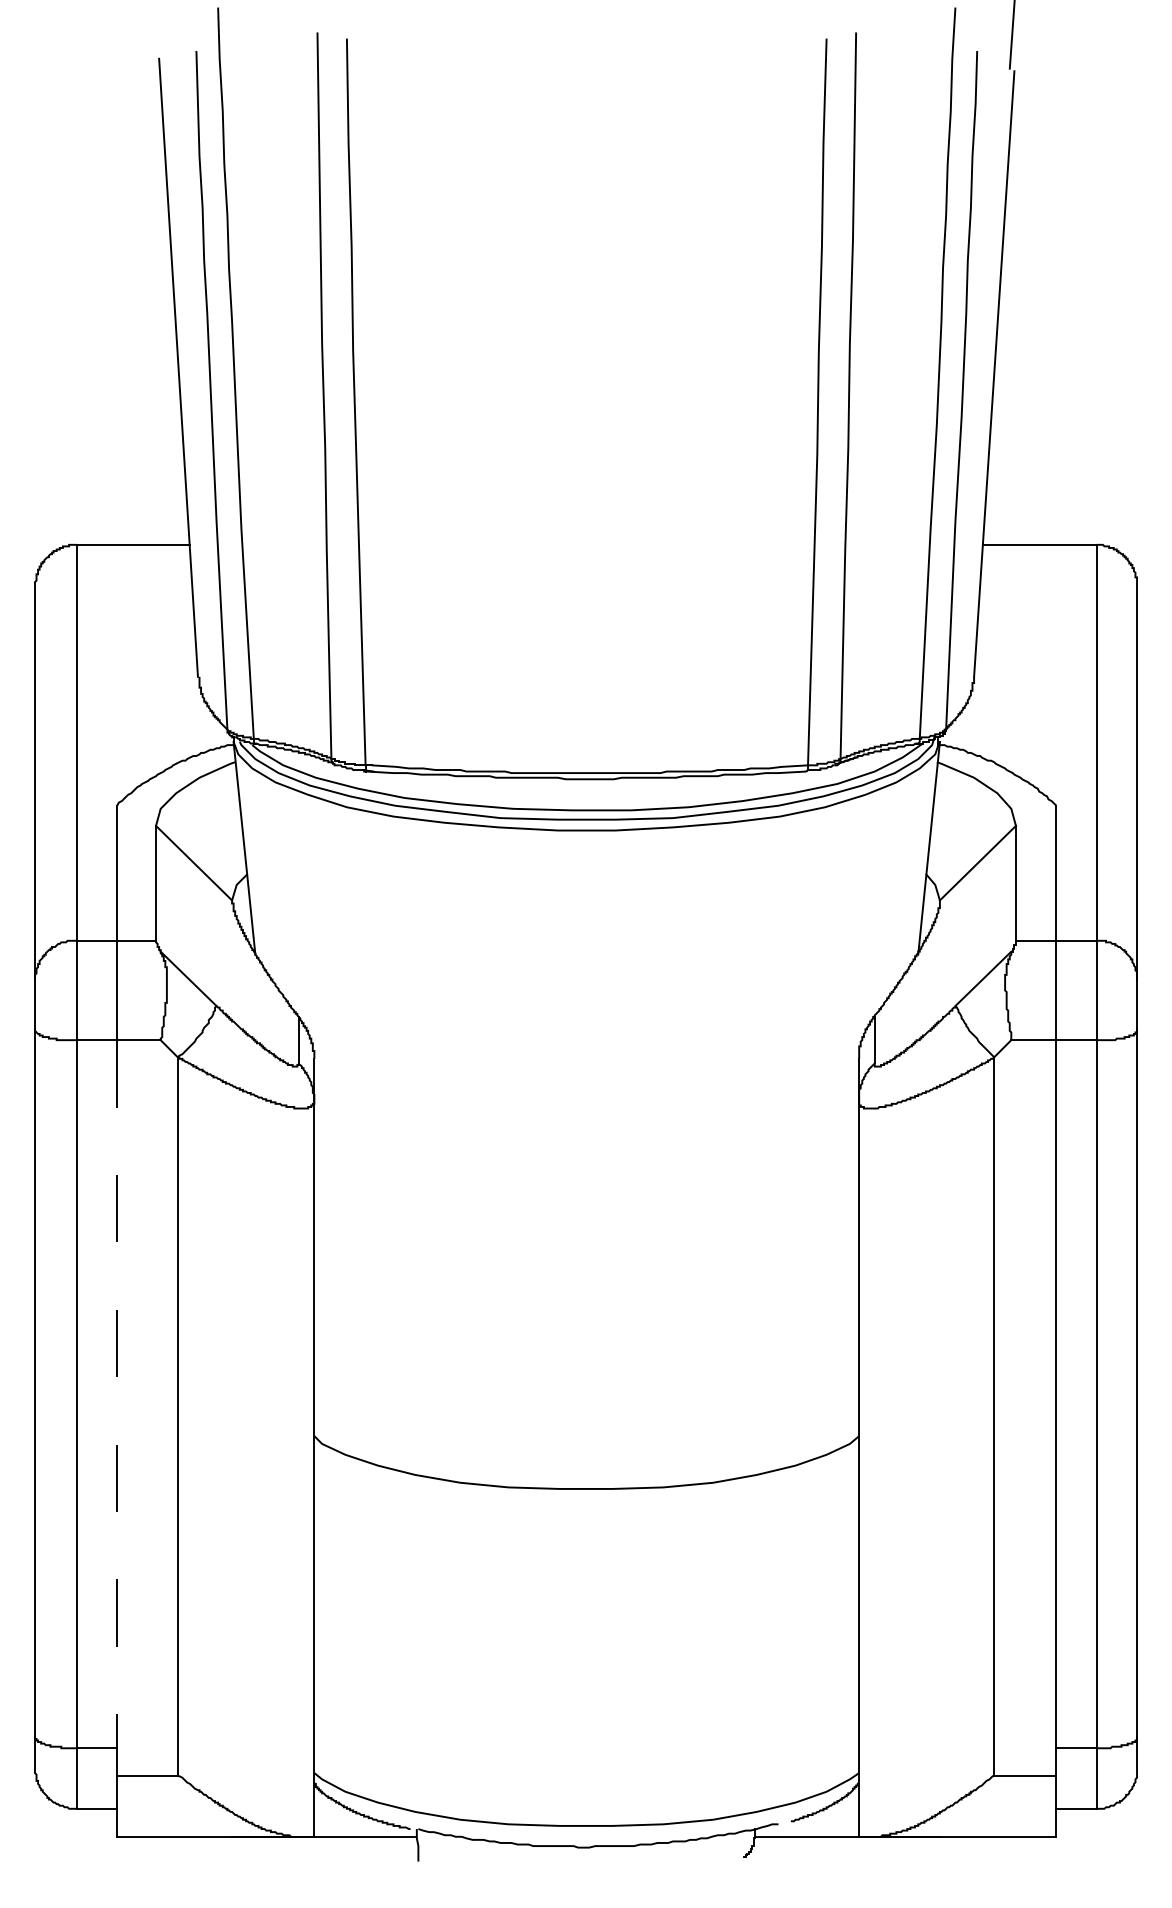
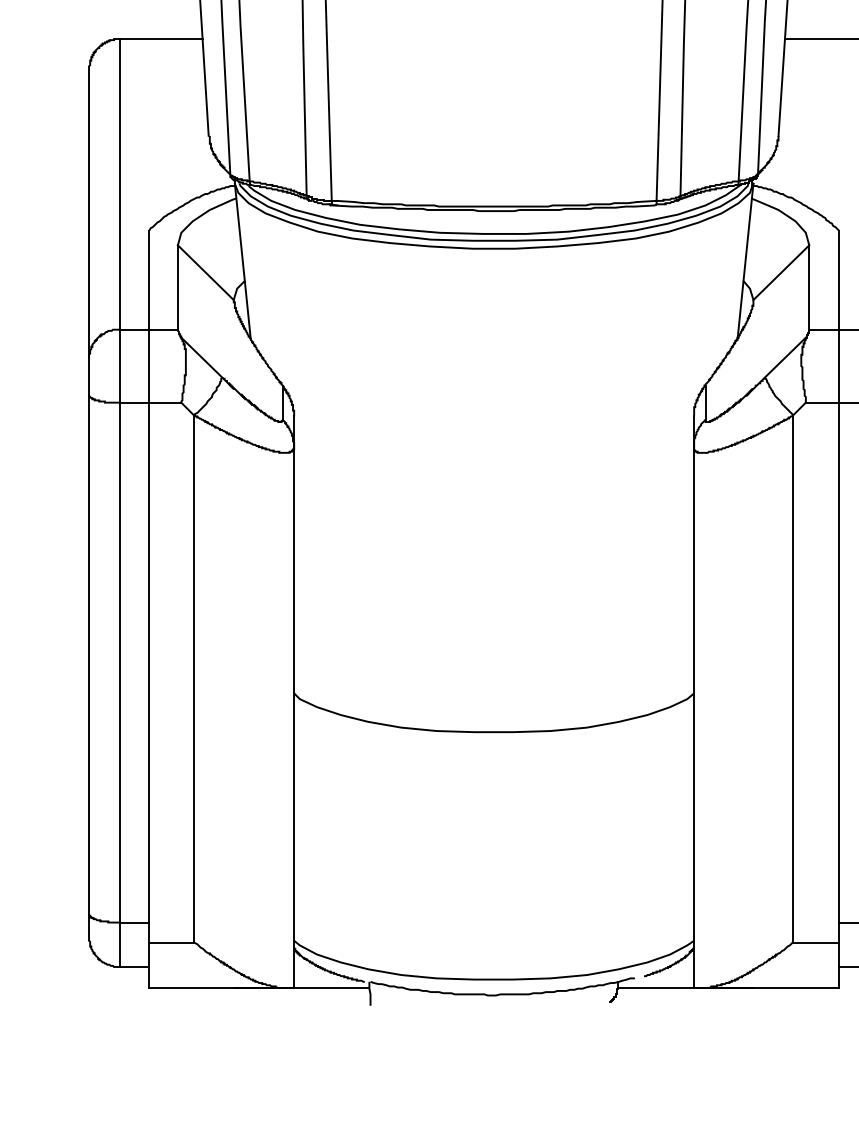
line: (117, 1408) -> (149, 673), dashed -> solid

